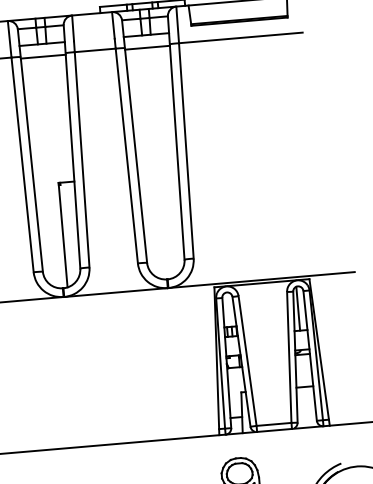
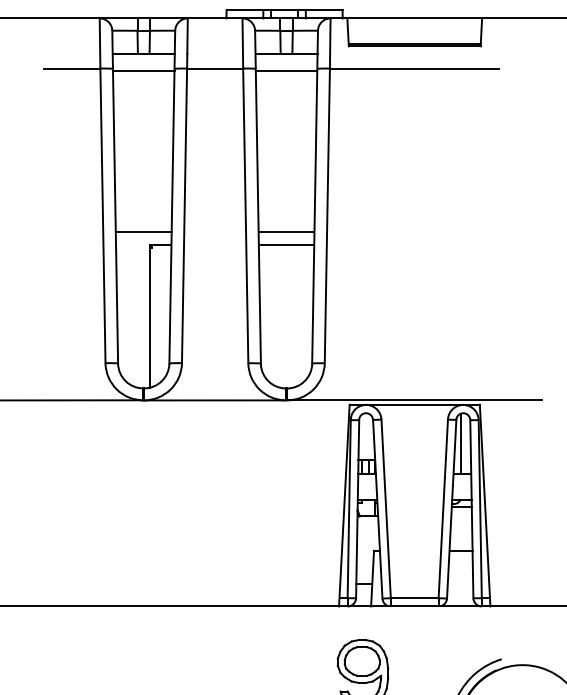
line: (157, 164) -> (286, 231), added
line: (53, 173) -> (143, 231), added
line: (158, 174) -> (286, 244), added

